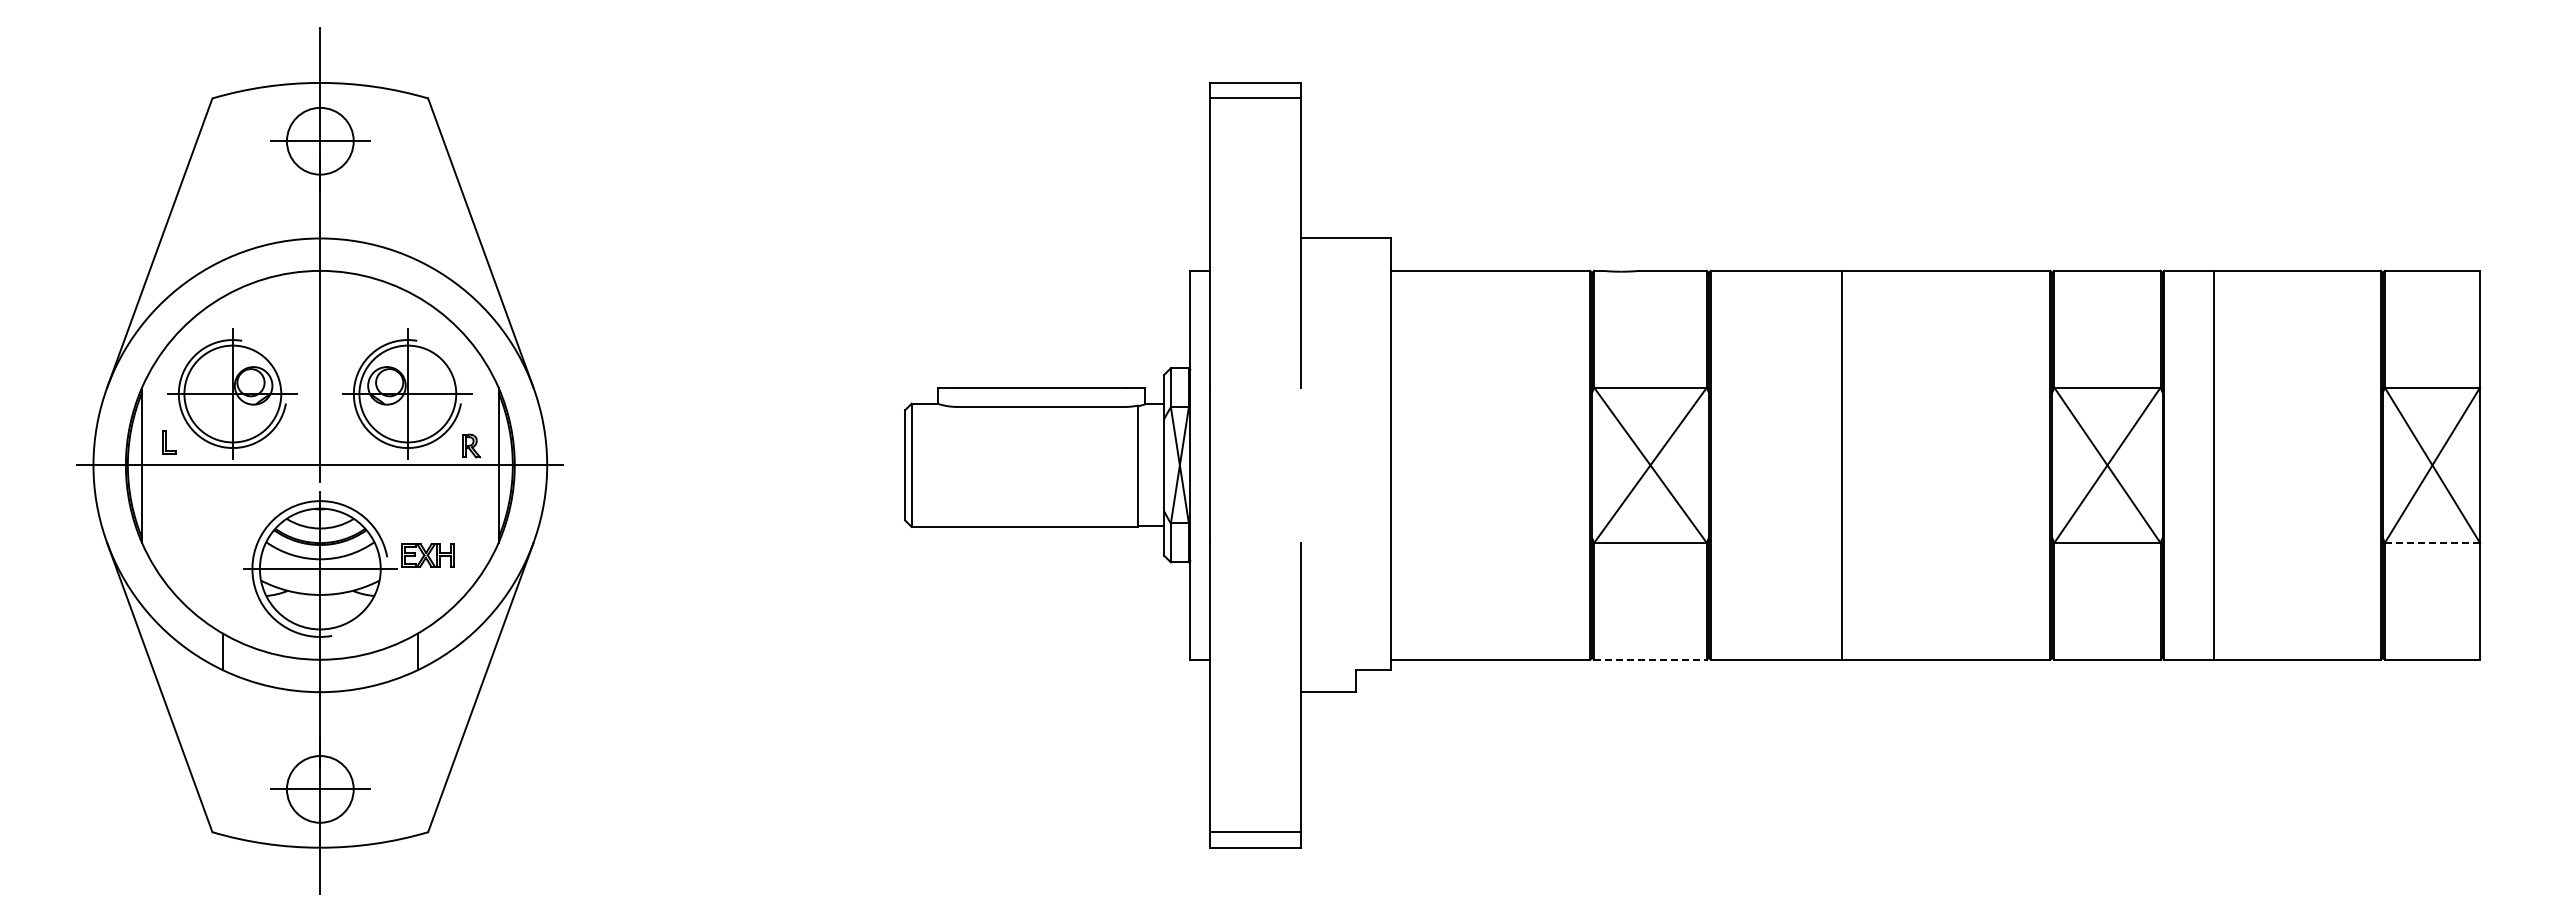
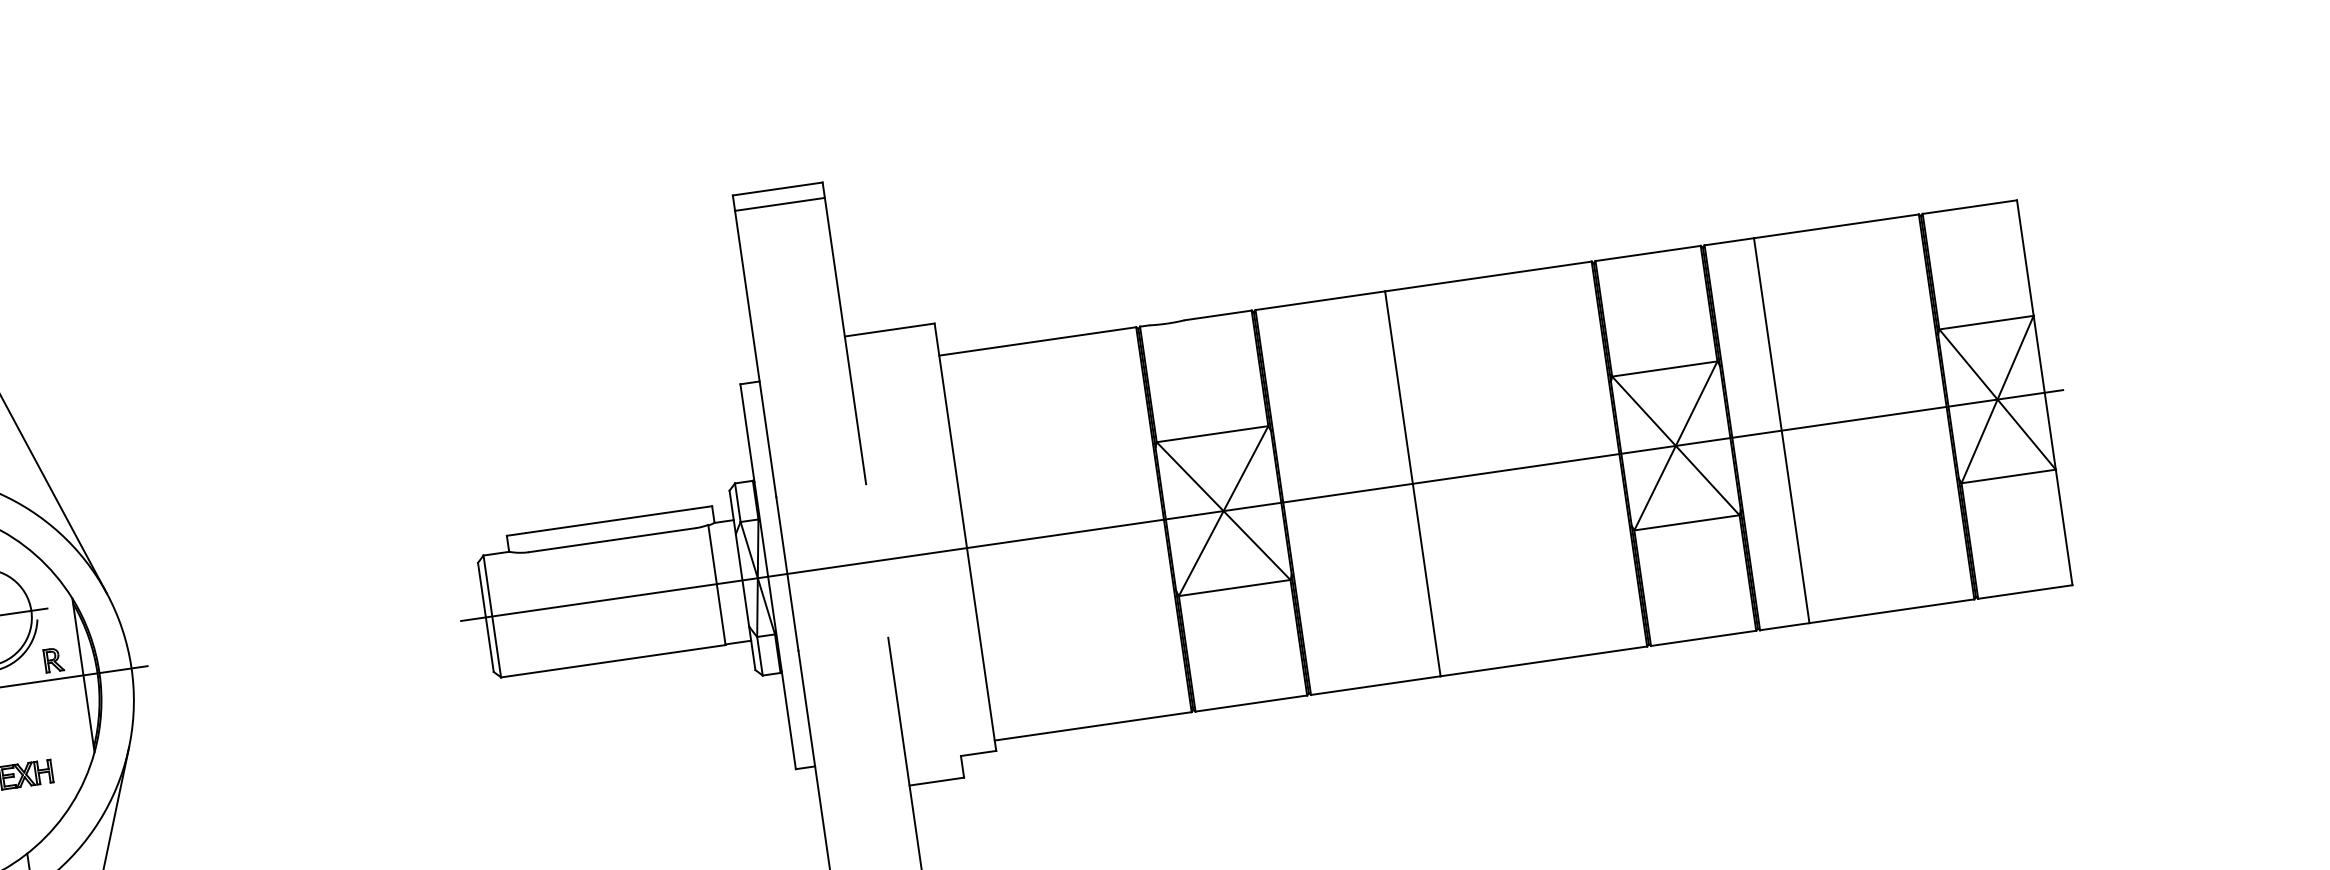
line: (1689, 465) -> (1262, 505), added
line: (2432, 543) -> (2008, 476), dashed -> solid
line: (1651, 659) -> (1252, 703), dashed -> solid

